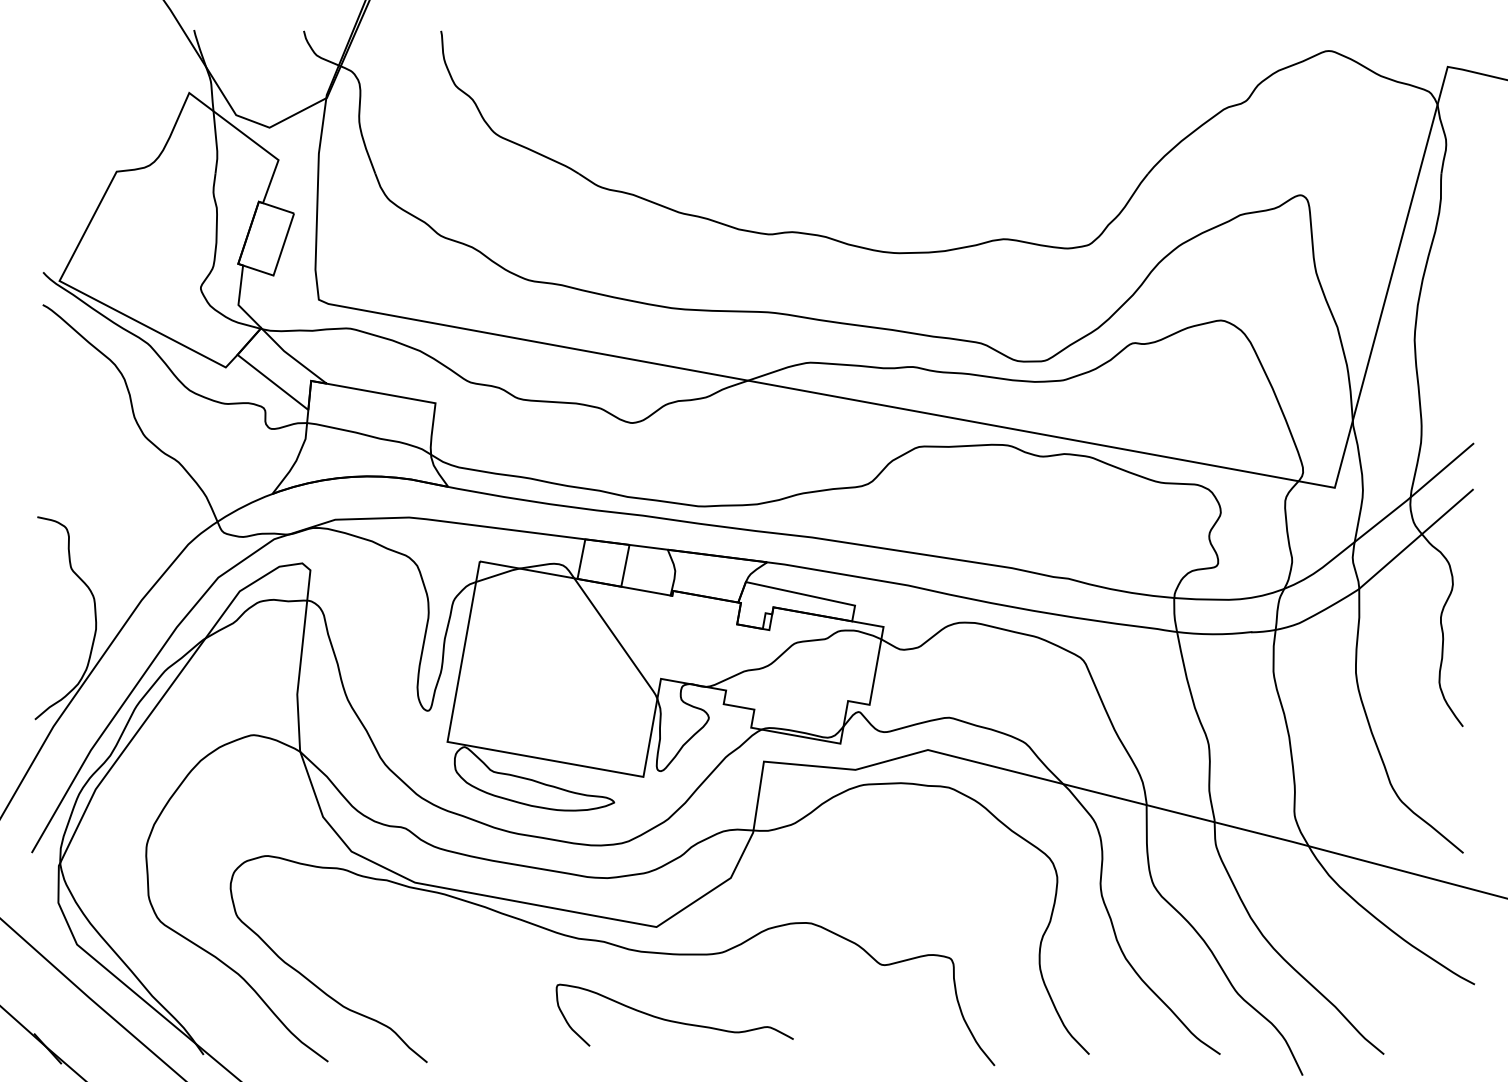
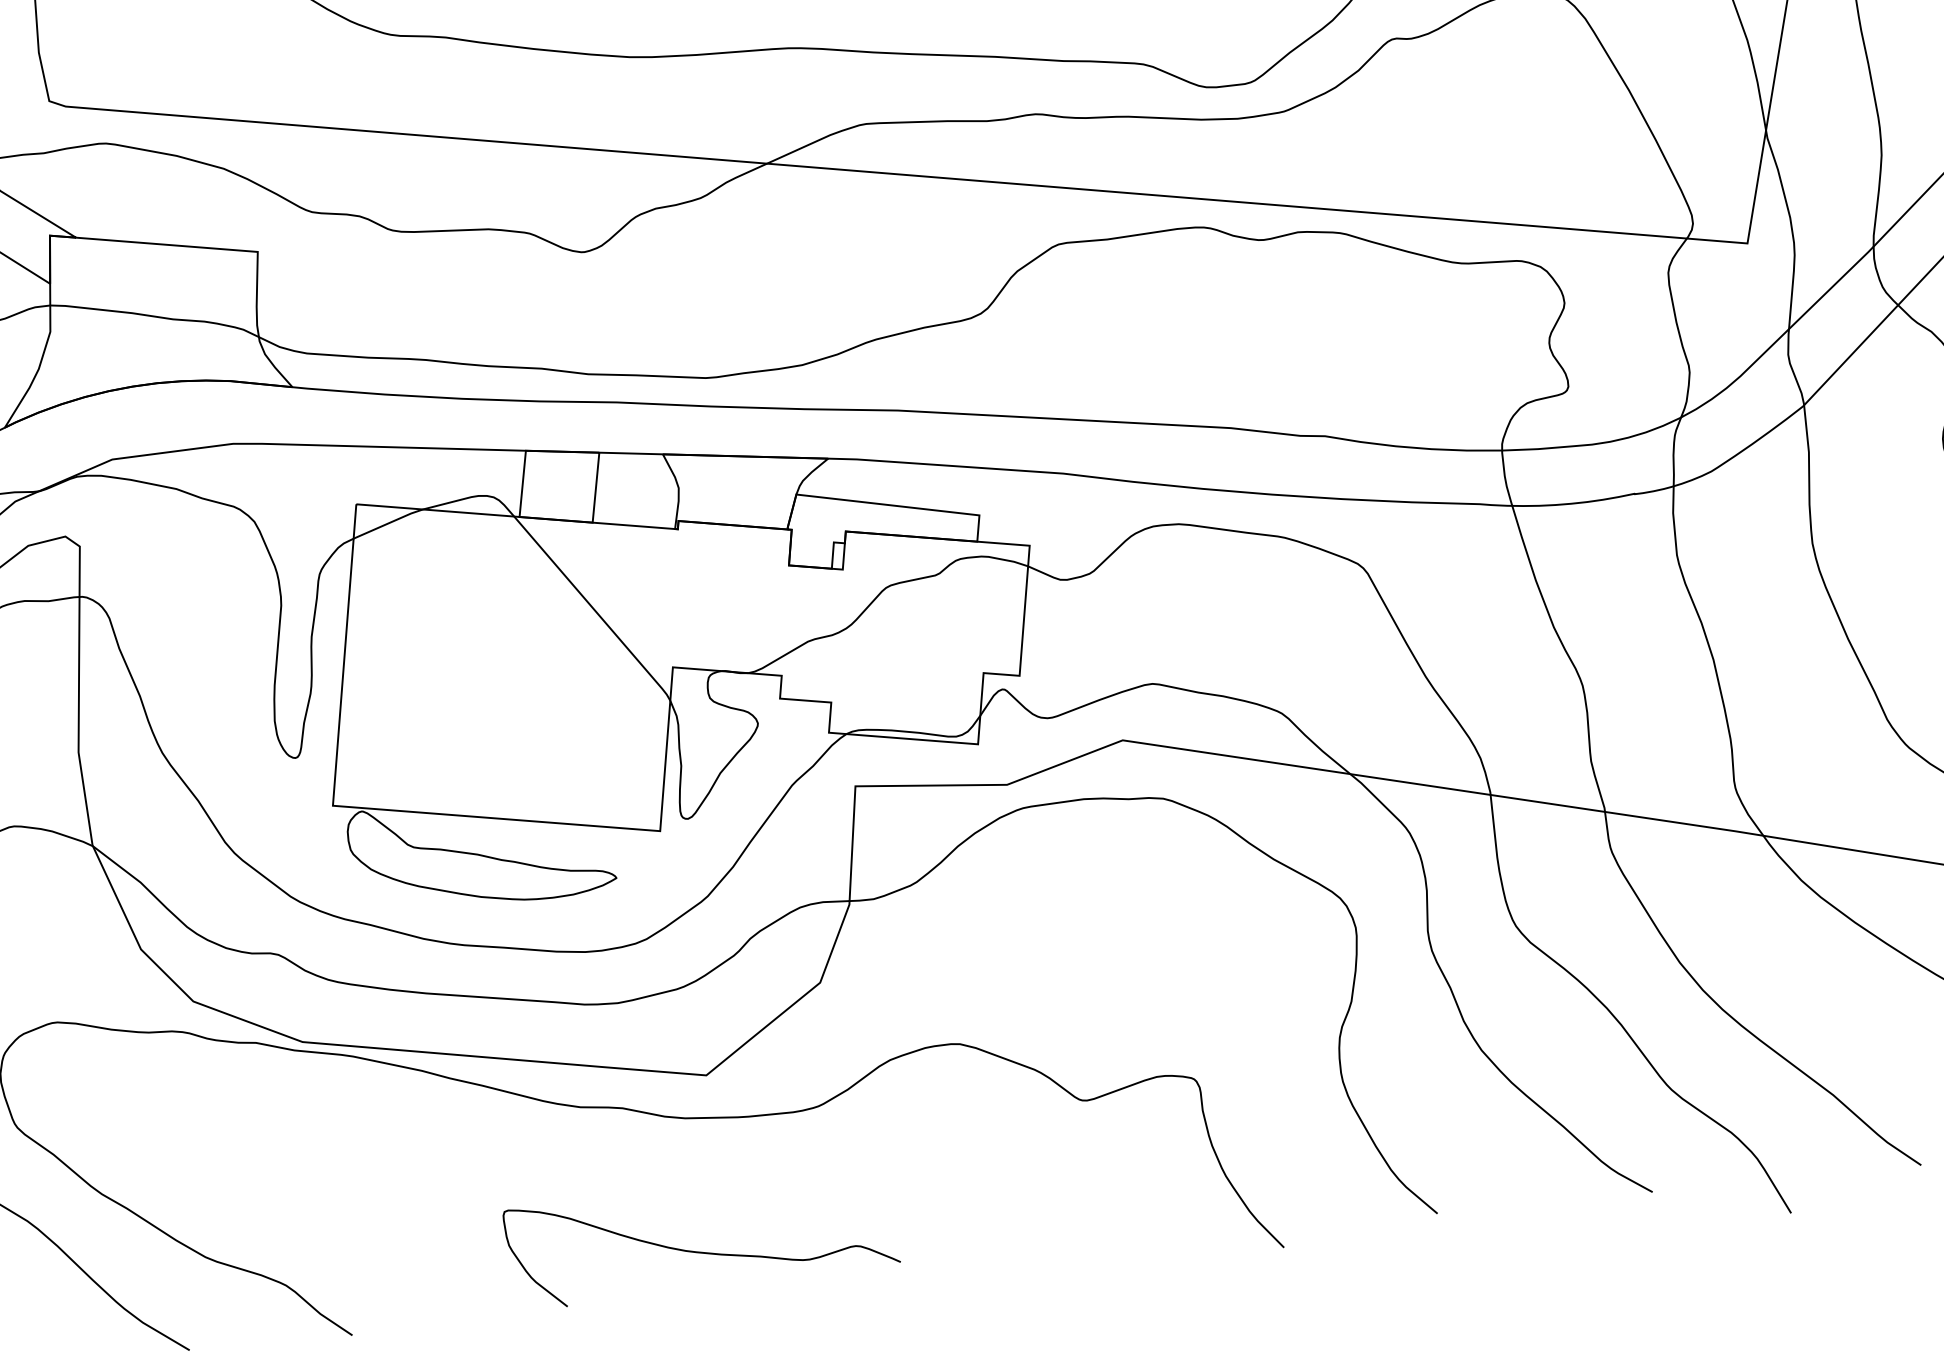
curve: (673, 1020) -> (700, 1250), moved

